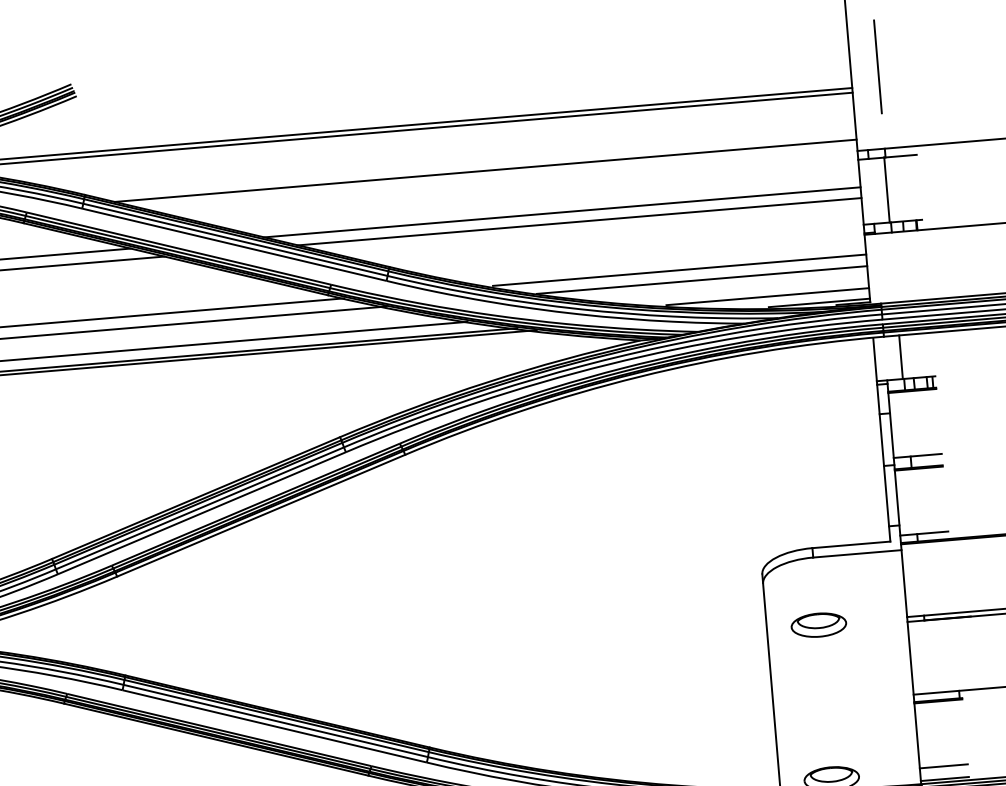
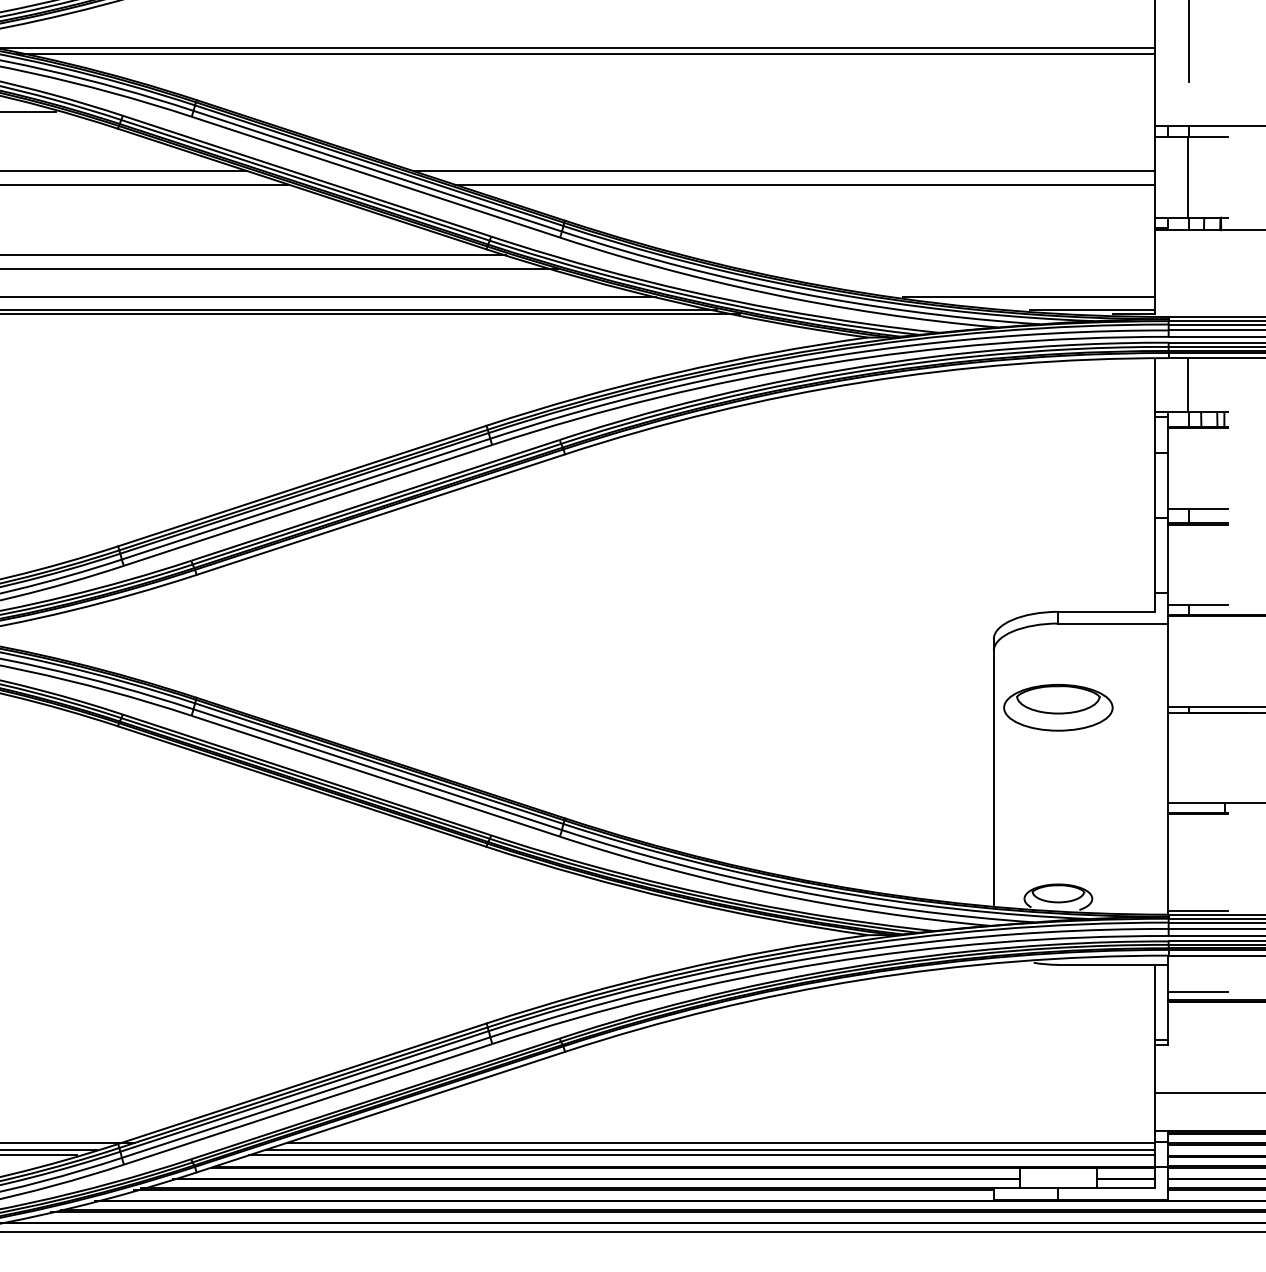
line: (485, 170) -> (693, 111), removed
line: (679, 269) -> (923, 254), removed
line: (701, 280) -> (949, 269), removed
part: (818, 625) -> (1058, 707), size x1.6
line: (943, 766) -> (1197, 894), removed

